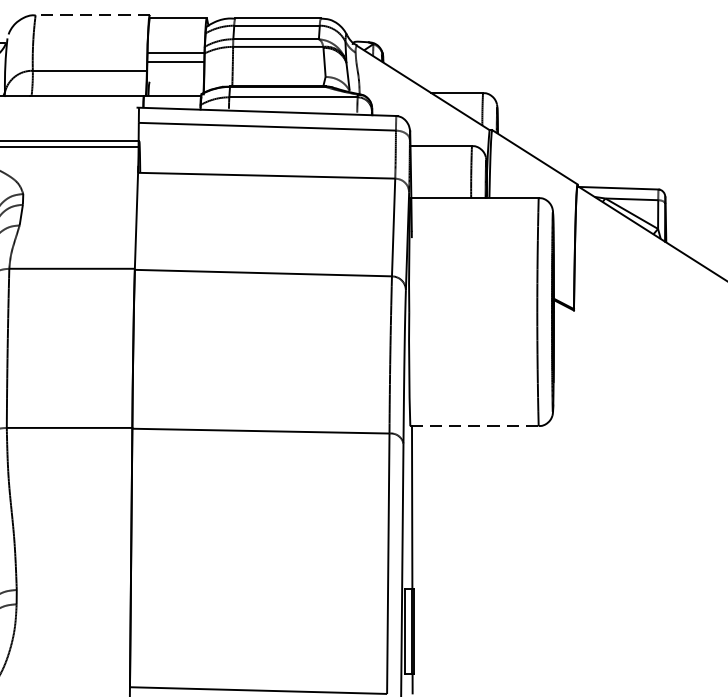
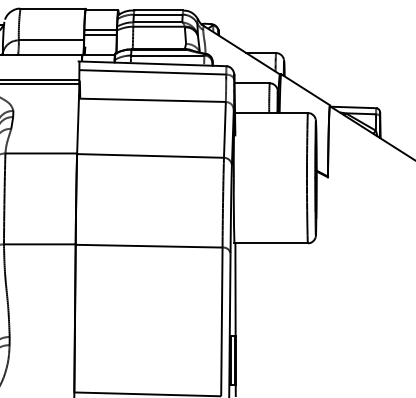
line: (93, 14) -> (53, 8), dashed -> solid
line: (475, 426) -> (271, 243), dashed -> solid

